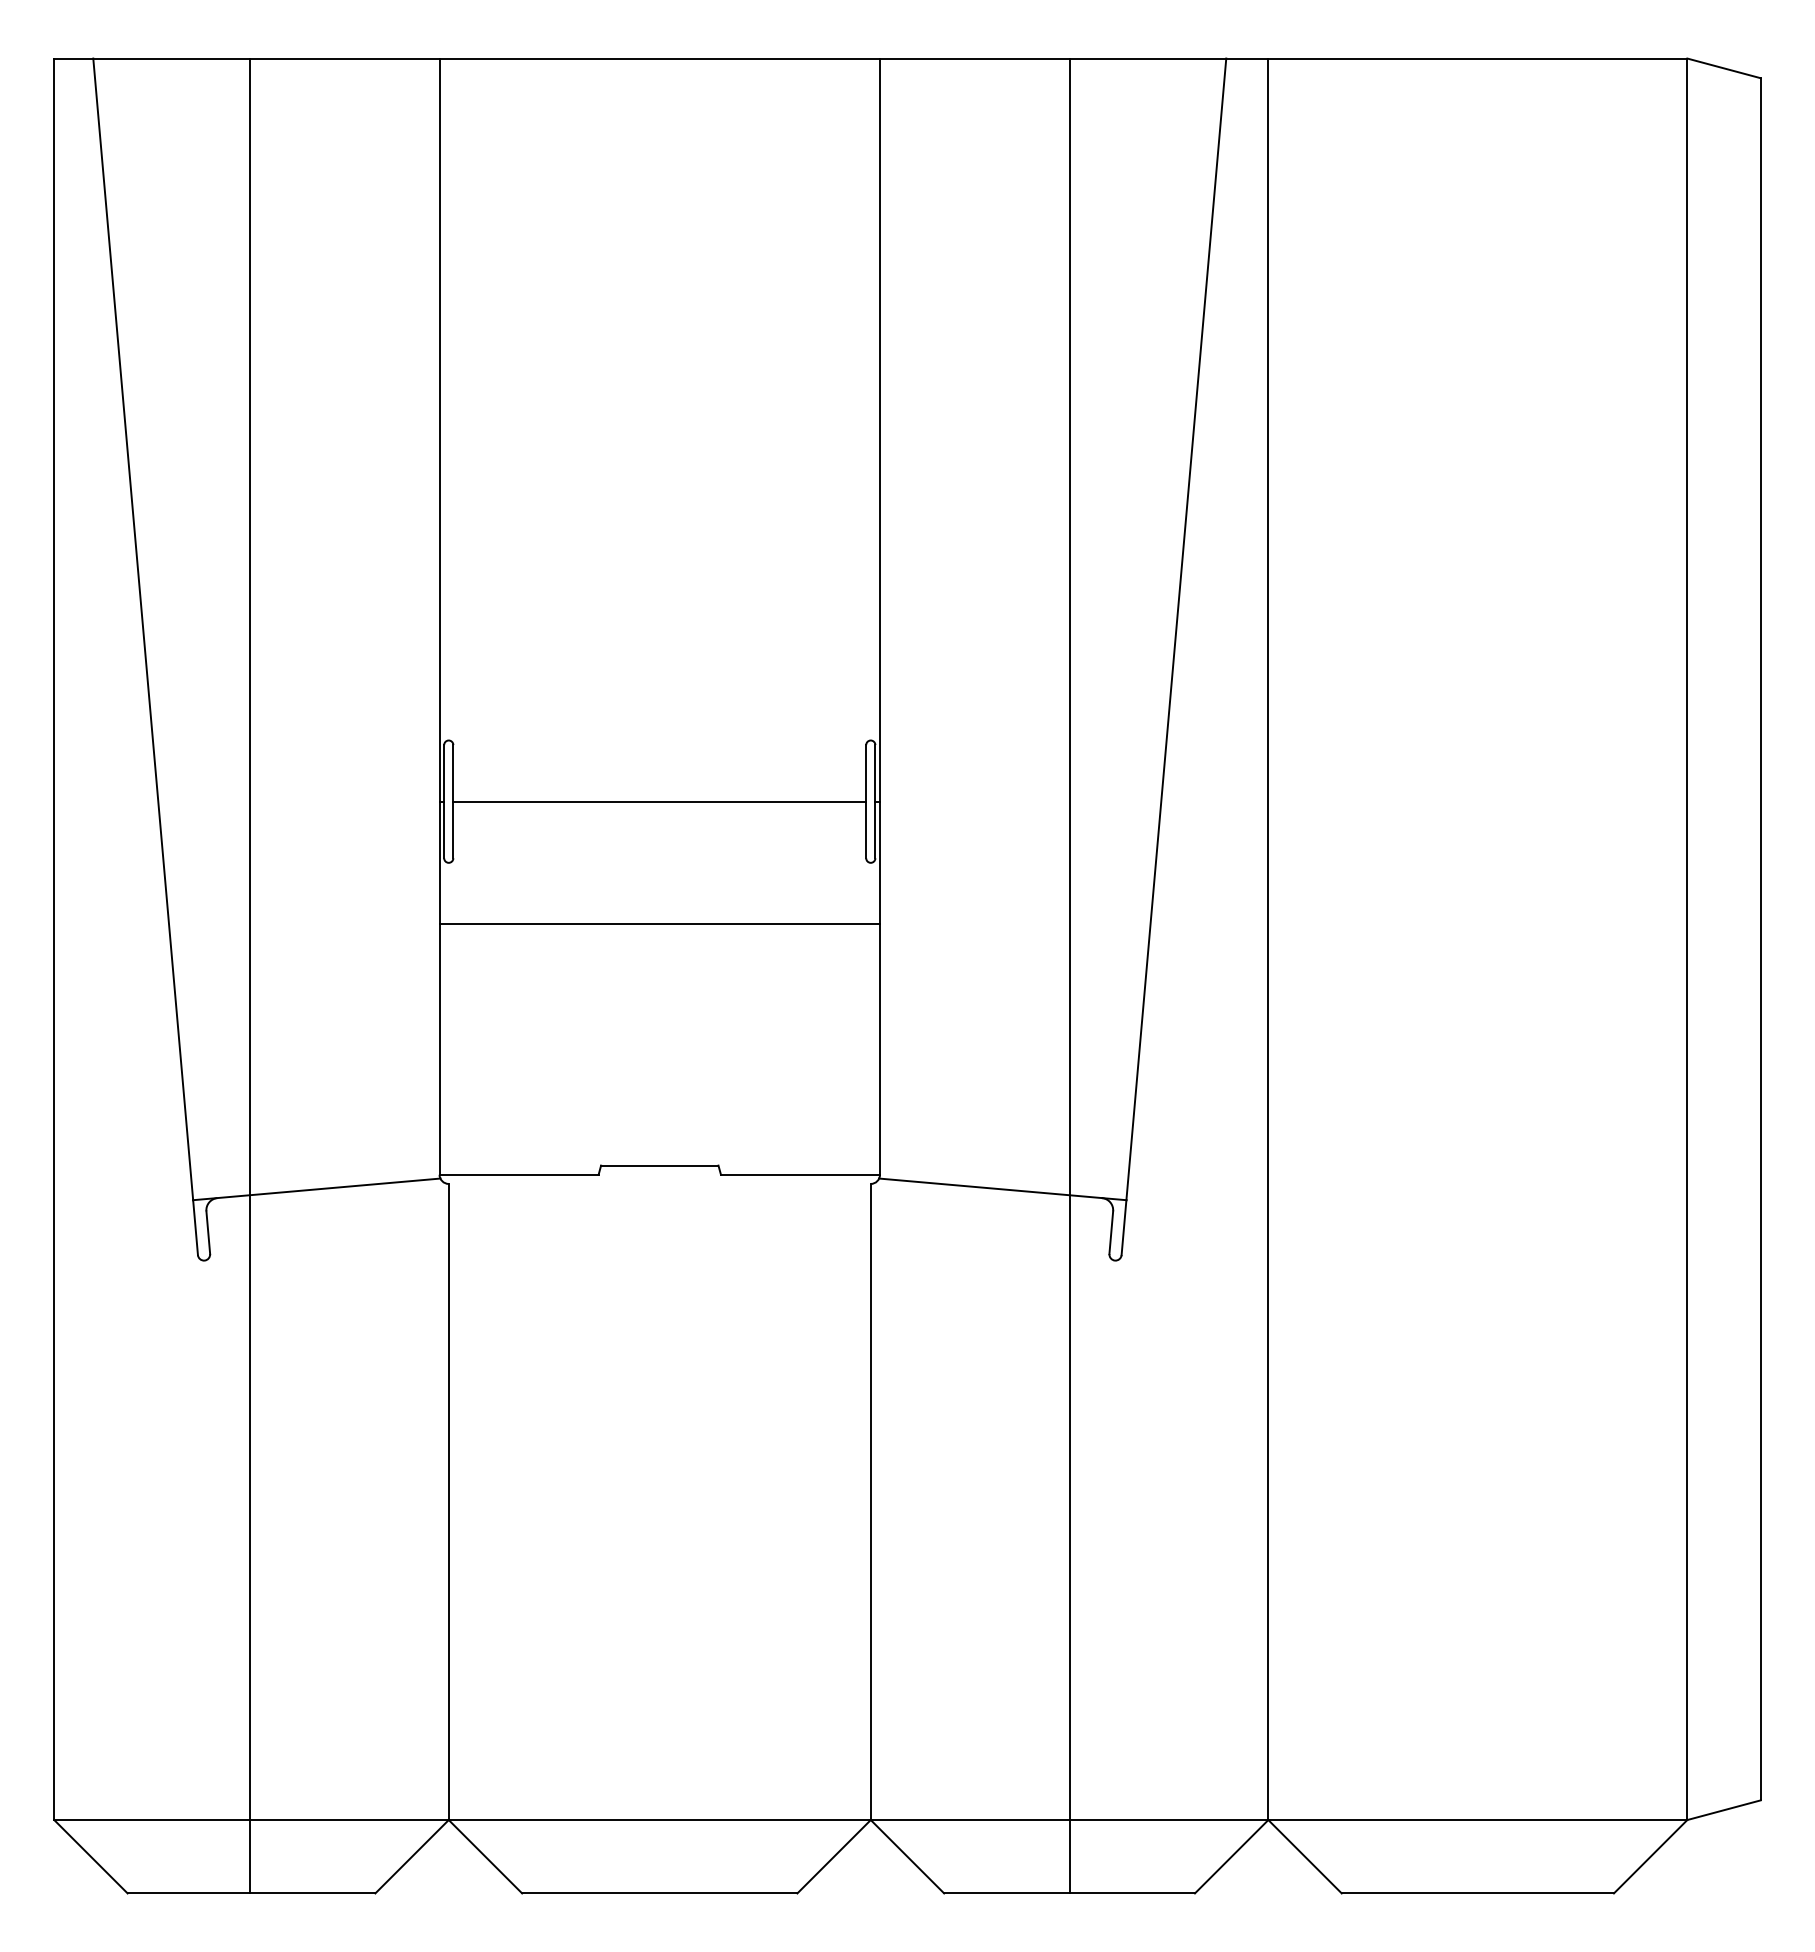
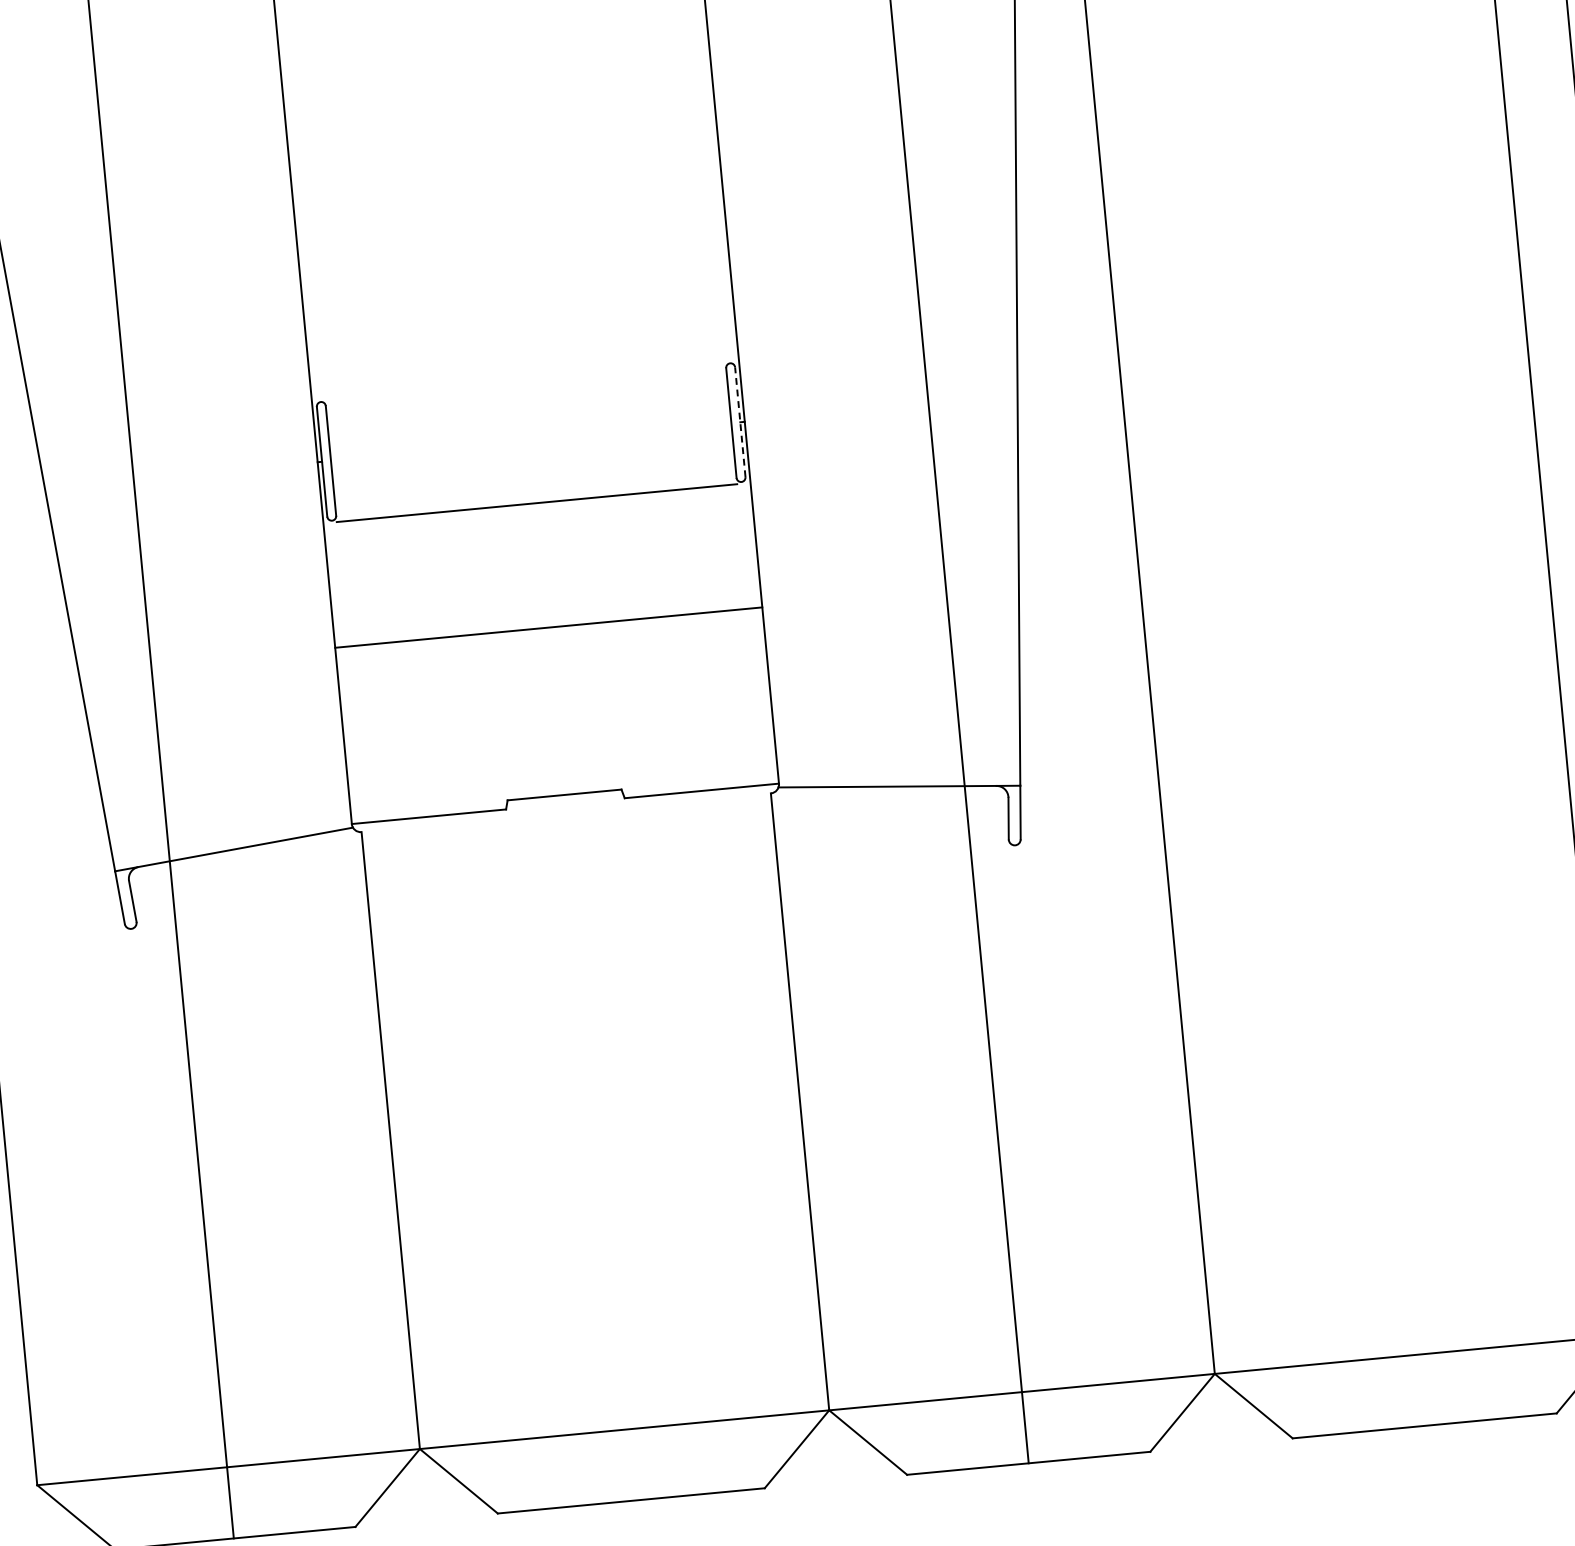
line: (659, 801) -> (536, 502), moved
line: (875, 801) -> (740, 422), solid -> dashed
line: (659, 924) -> (548, 628), moved

